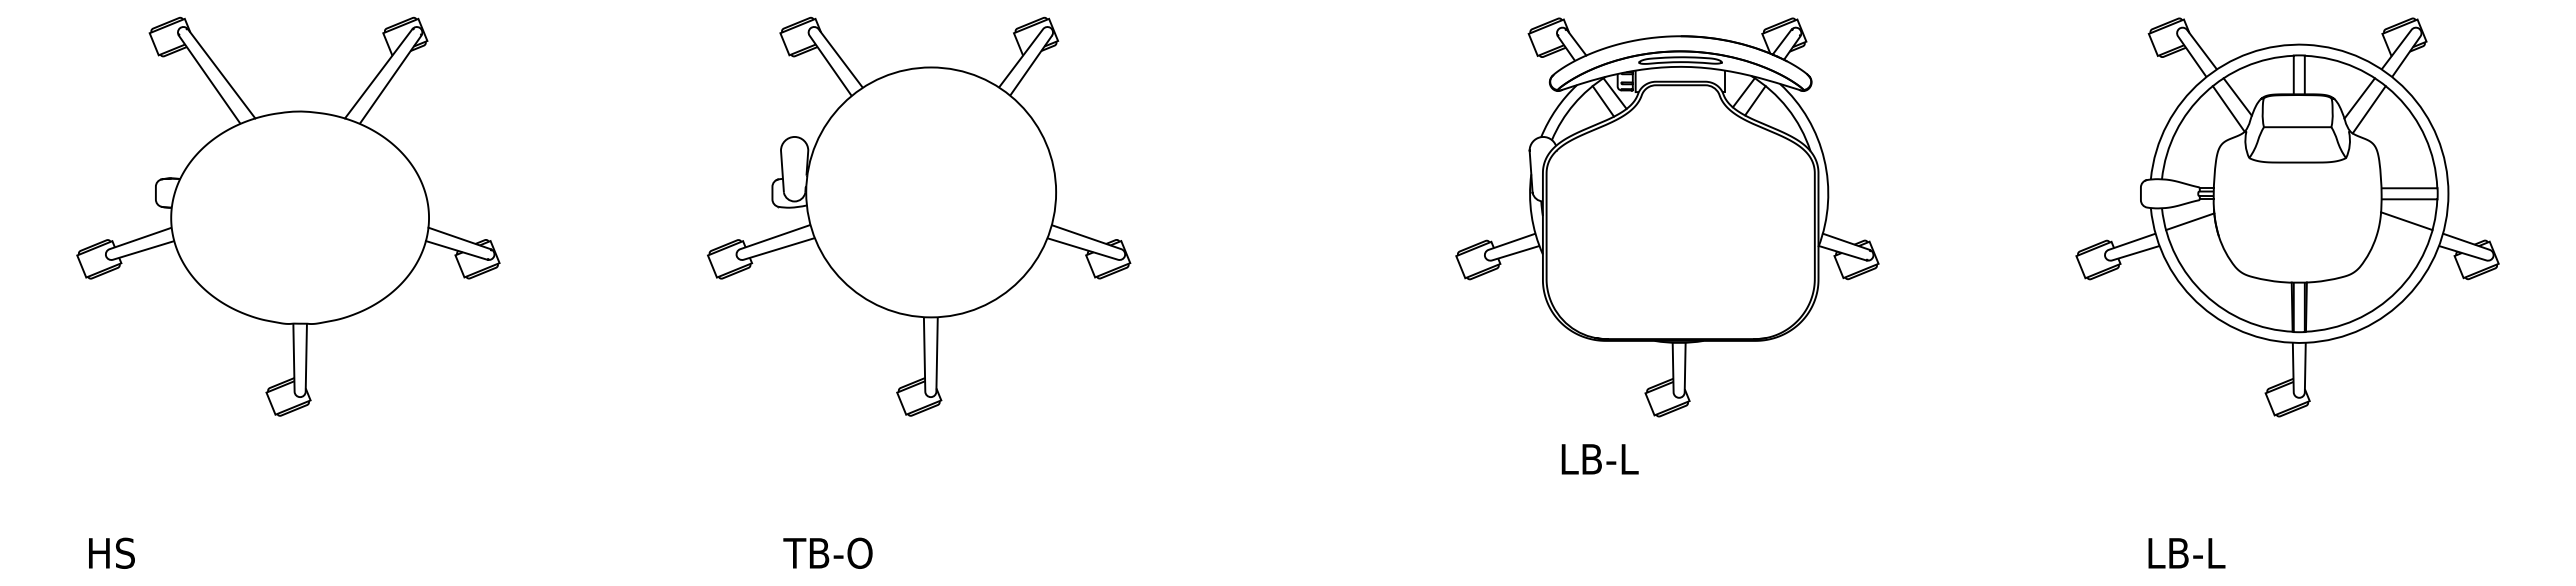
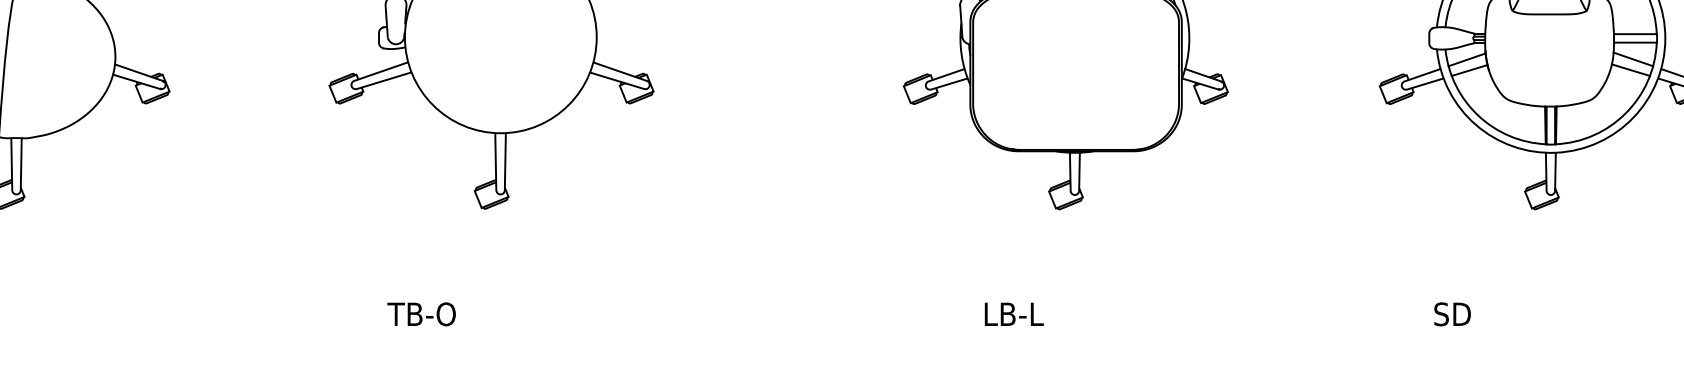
line: (2403, 234) -> (1630, 69), added
line: (2193, 235) -> (1469, 70), added
text: (1599, 459) -> (1013, 314), moved
text: (2186, 552) -> (1464, 313), LB-L -> SD

